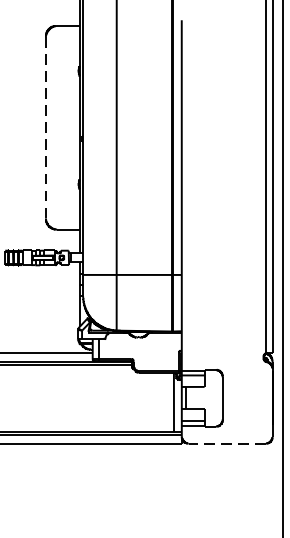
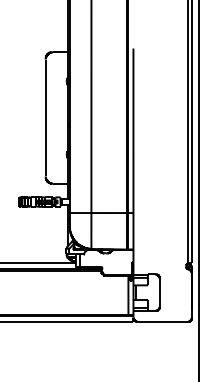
line: (45, 128) -> (45, 118), dashed -> solid
line: (226, 442) -> (162, 321), dashed -> solid

